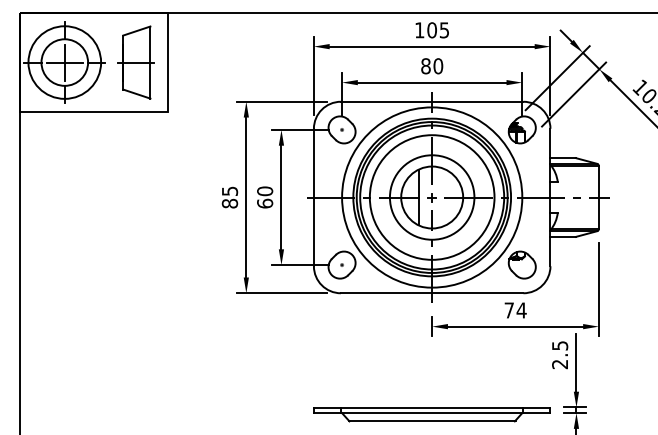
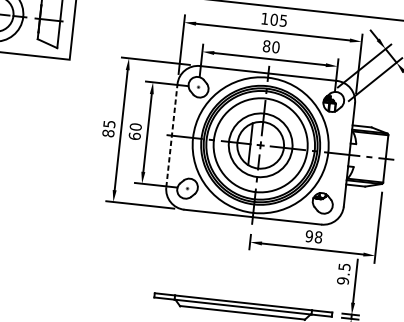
line: (313, 197) -> (171, 135), solid -> dashed
text: (515, 310) -> (313, 236), 74 -> 98
text: (560, 364) -> (343, 281), 2.5 -> 9.5

